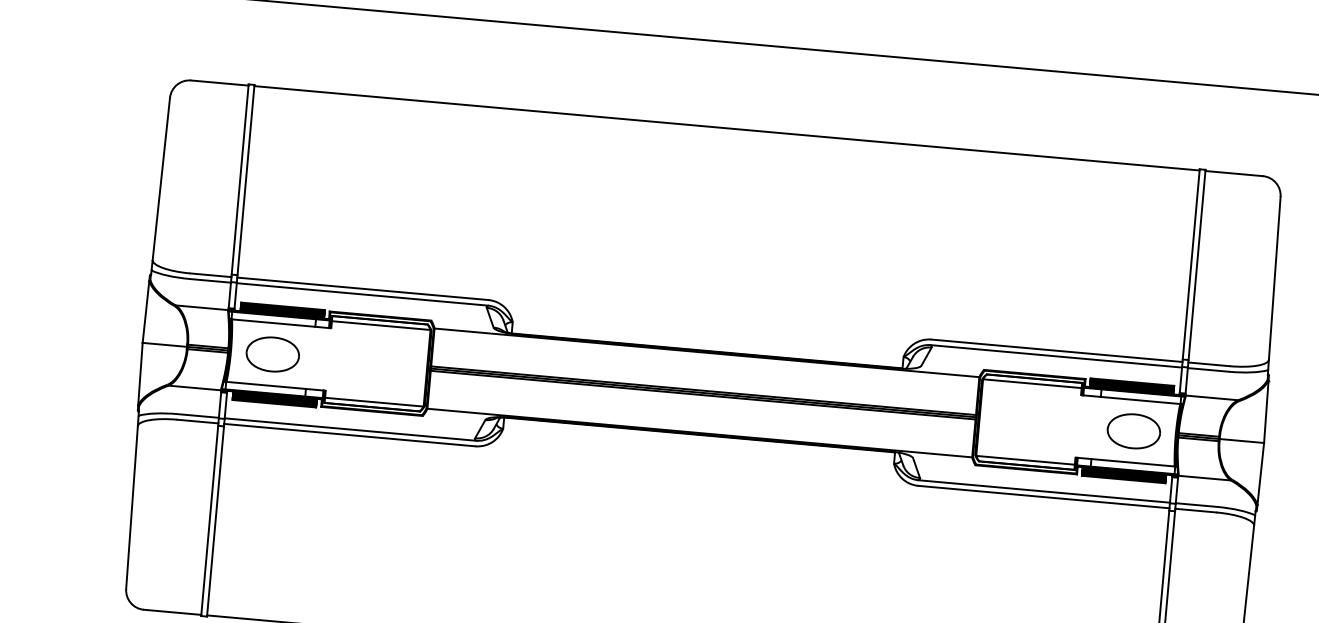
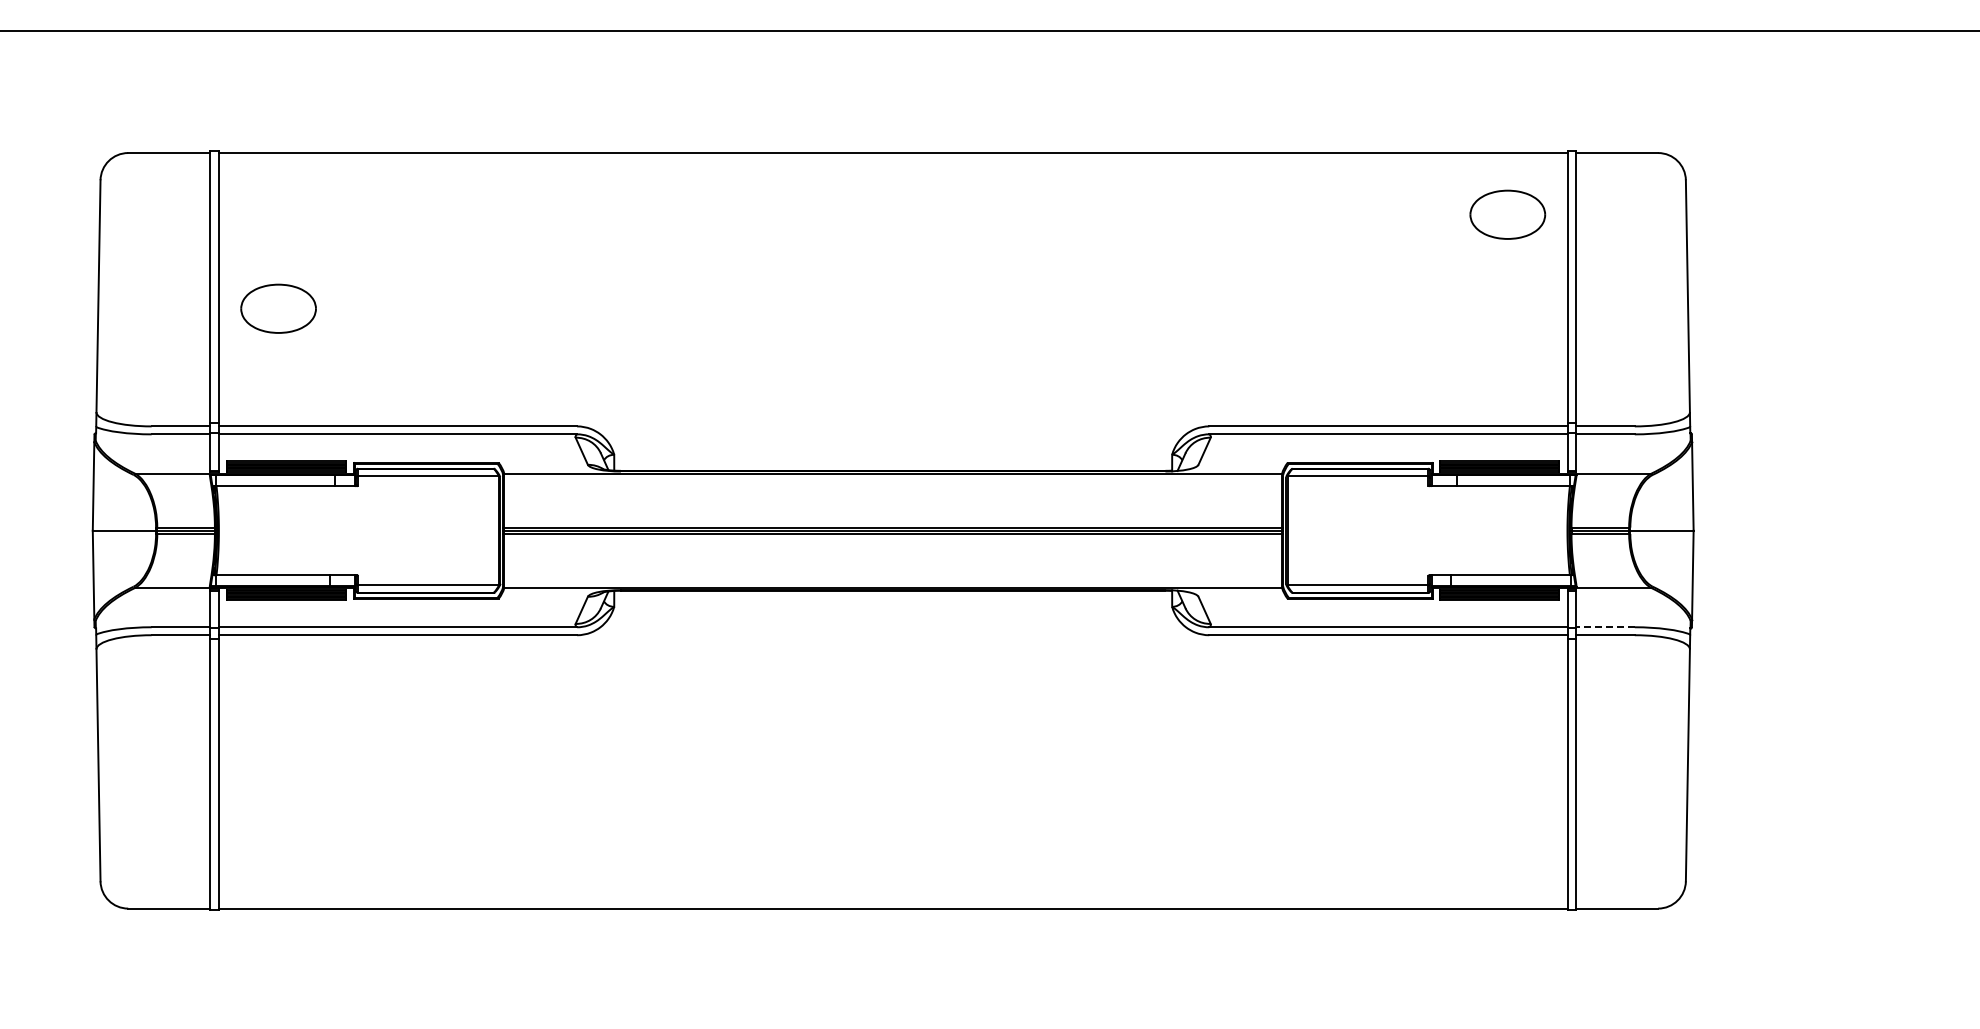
part: (272, 354) -> (278, 308), moved
part: (1133, 431) -> (1507, 214), moved
line: (1196, 505) -> (1605, 627), solid -> dashed

